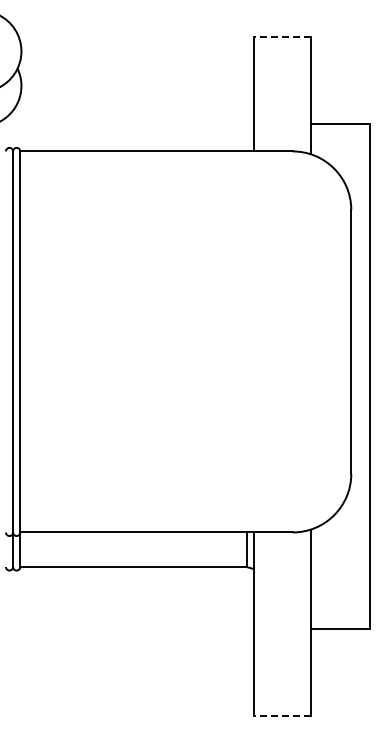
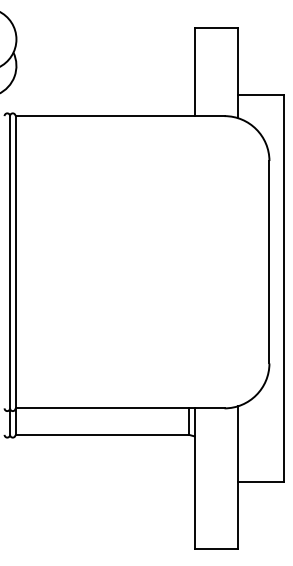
line: (282, 37) -> (216, 28), dashed -> solid
line: (282, 715) -> (216, 548), dashed -> solid

